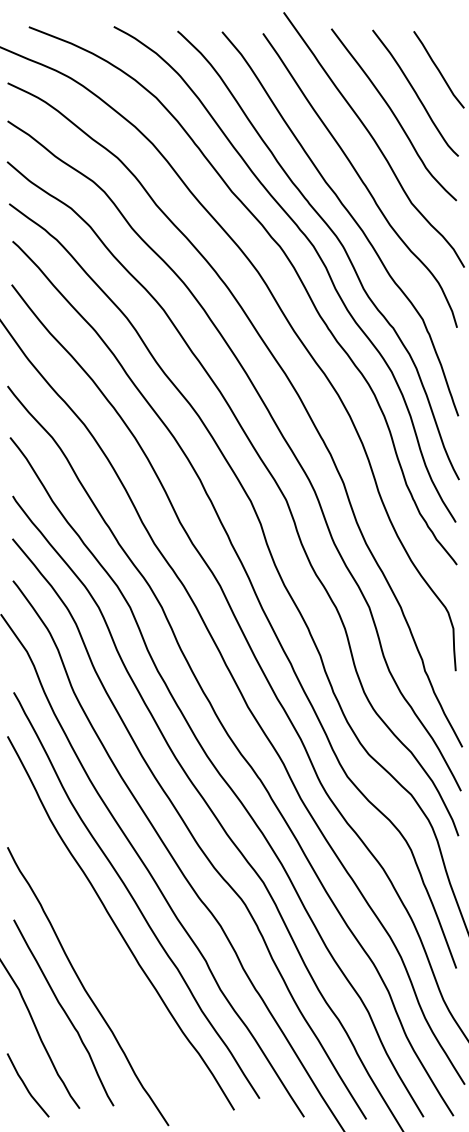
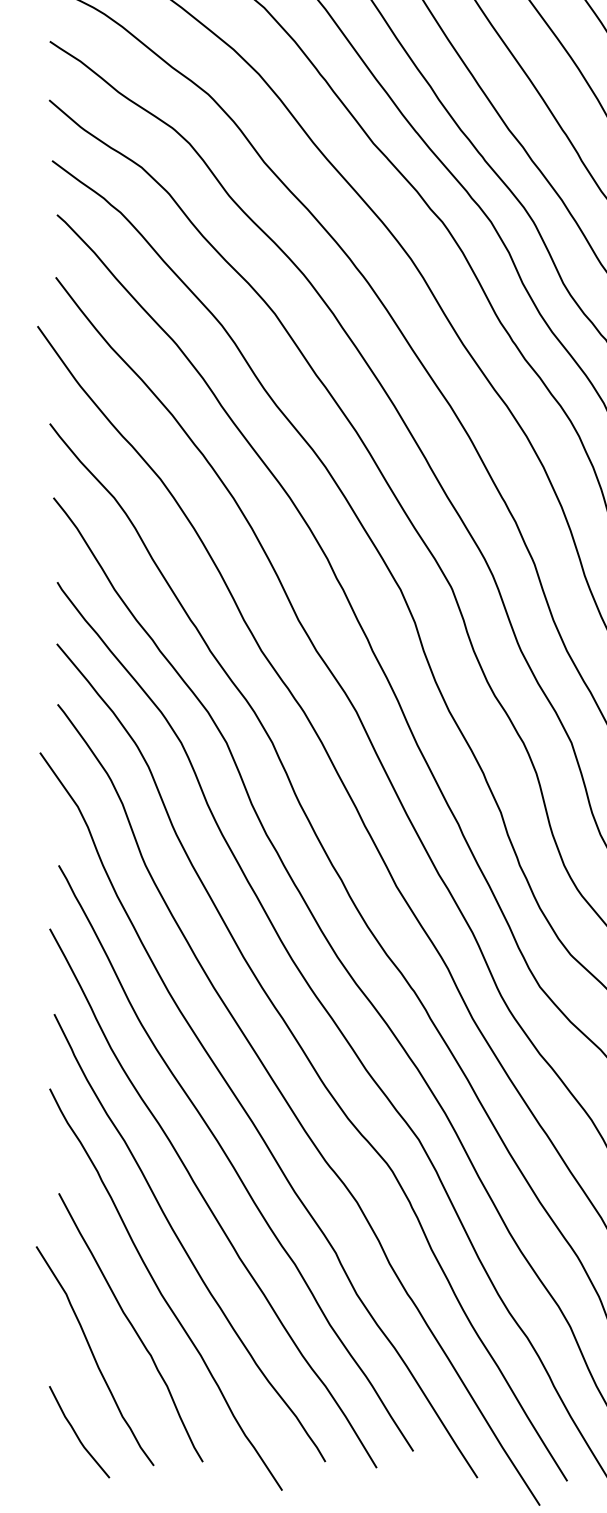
curve: (98, 952) -> (180, 1240), added

